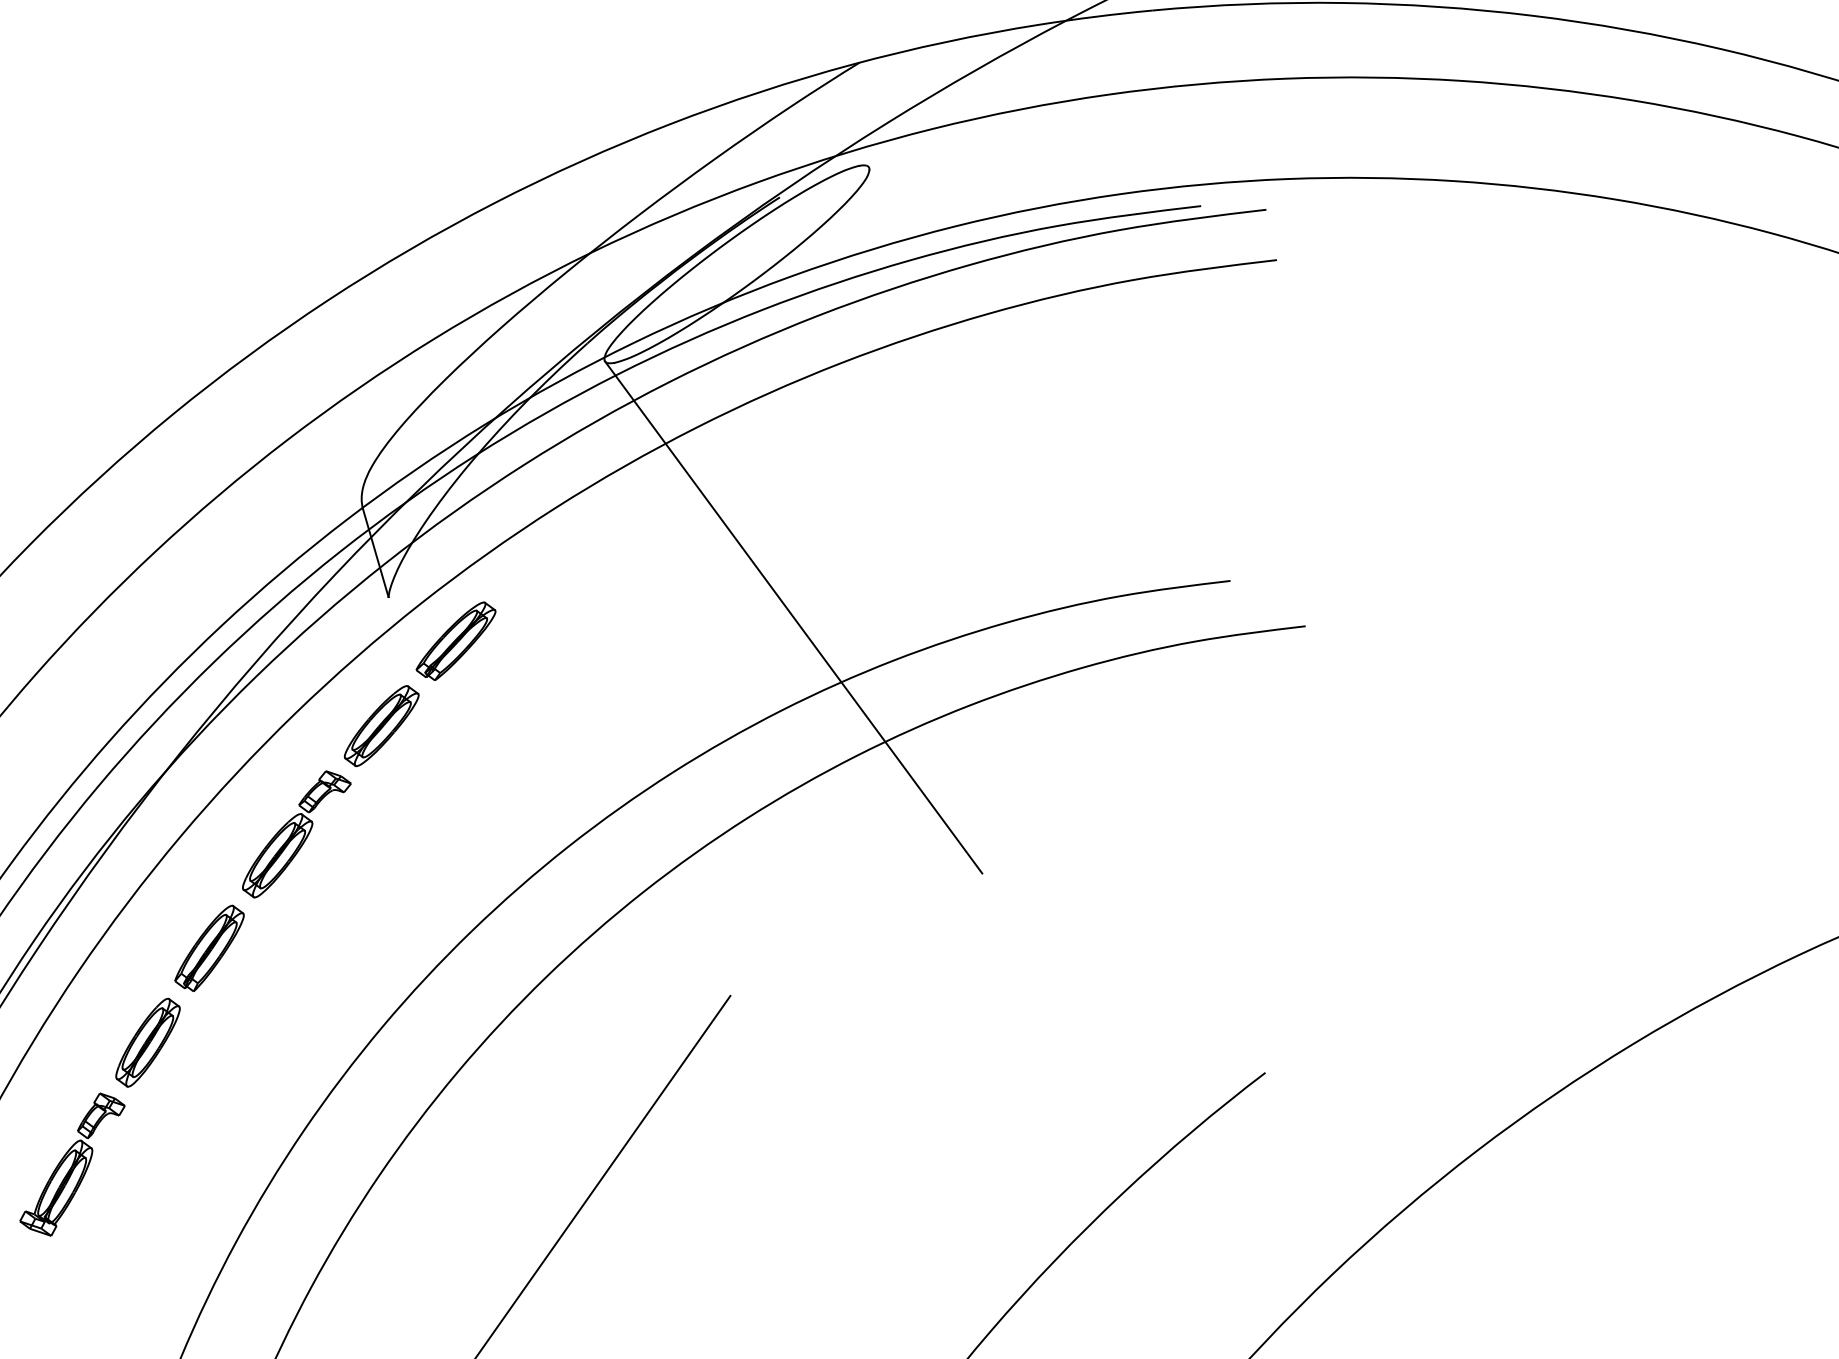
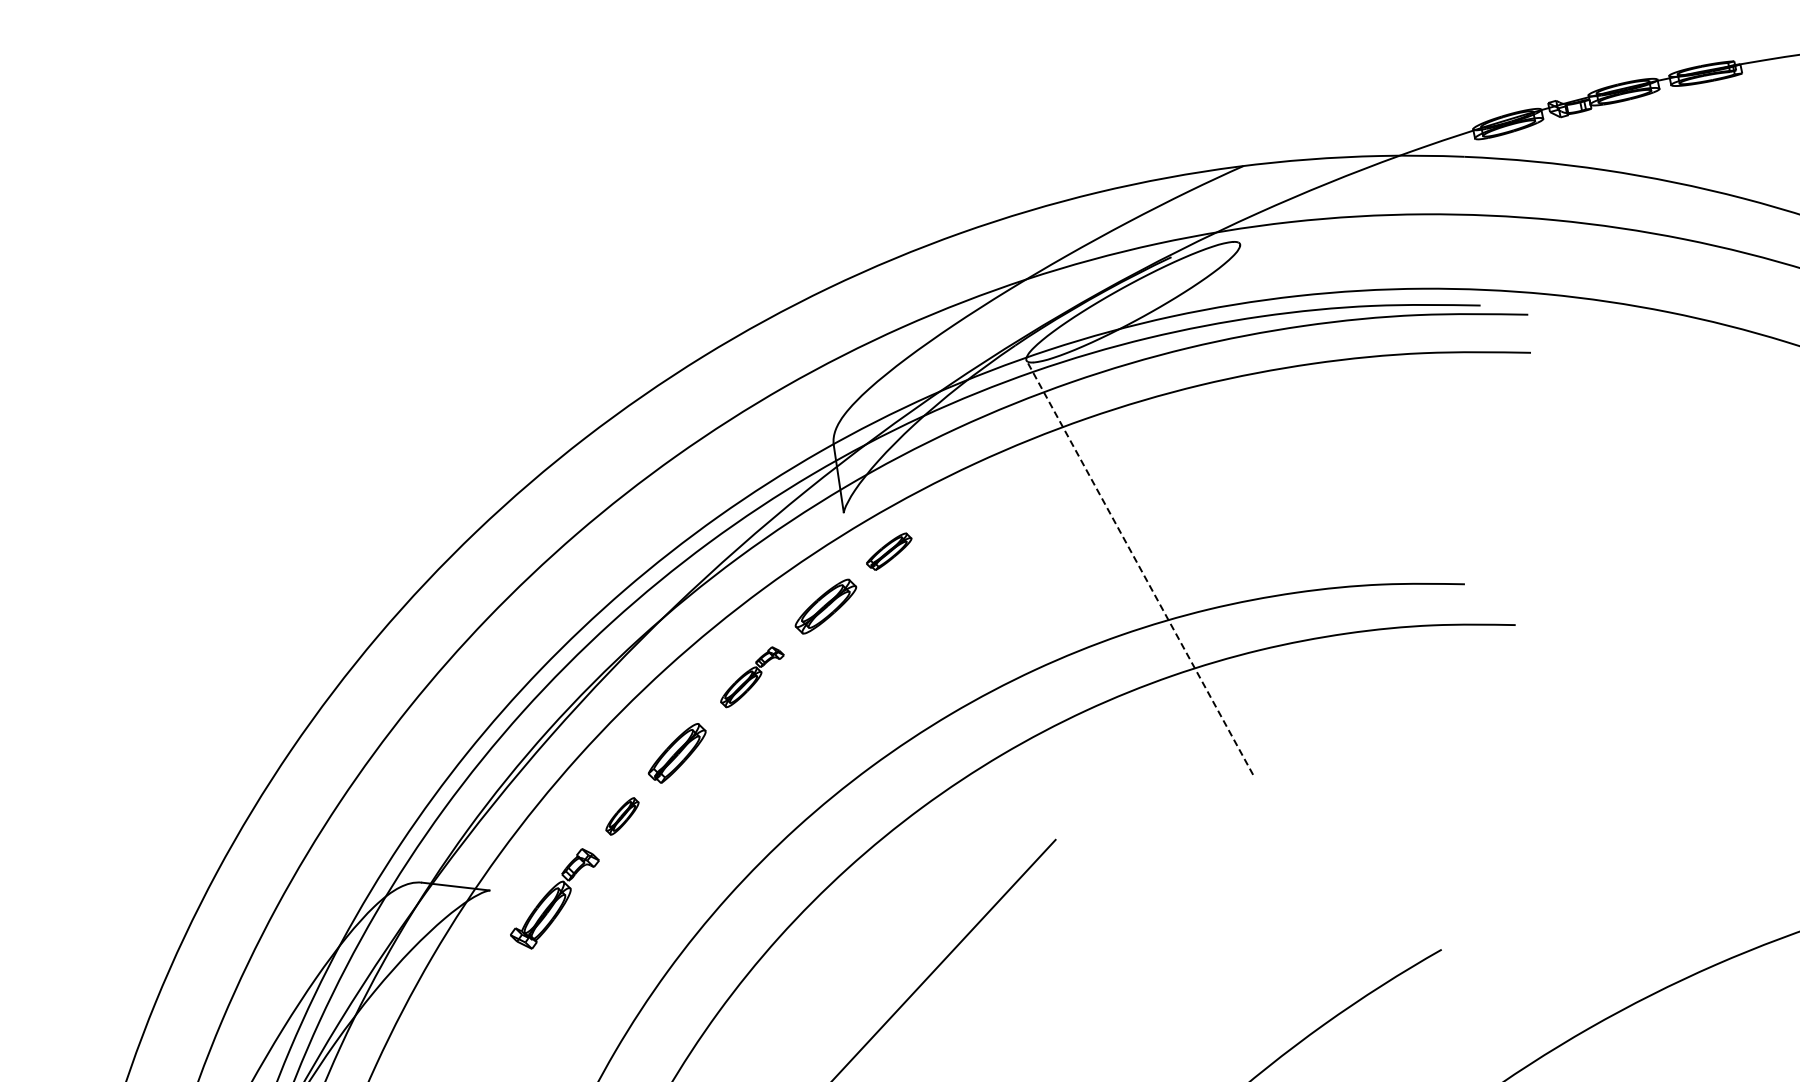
line: (793, 617) -> (1139, 567), solid -> dashed
part: (455, 641) -> (888, 551), size x0.7
part: (296, 832) -> (752, 676), size x0.7
part: (148, 1042) -> (622, 816), size x0.6

